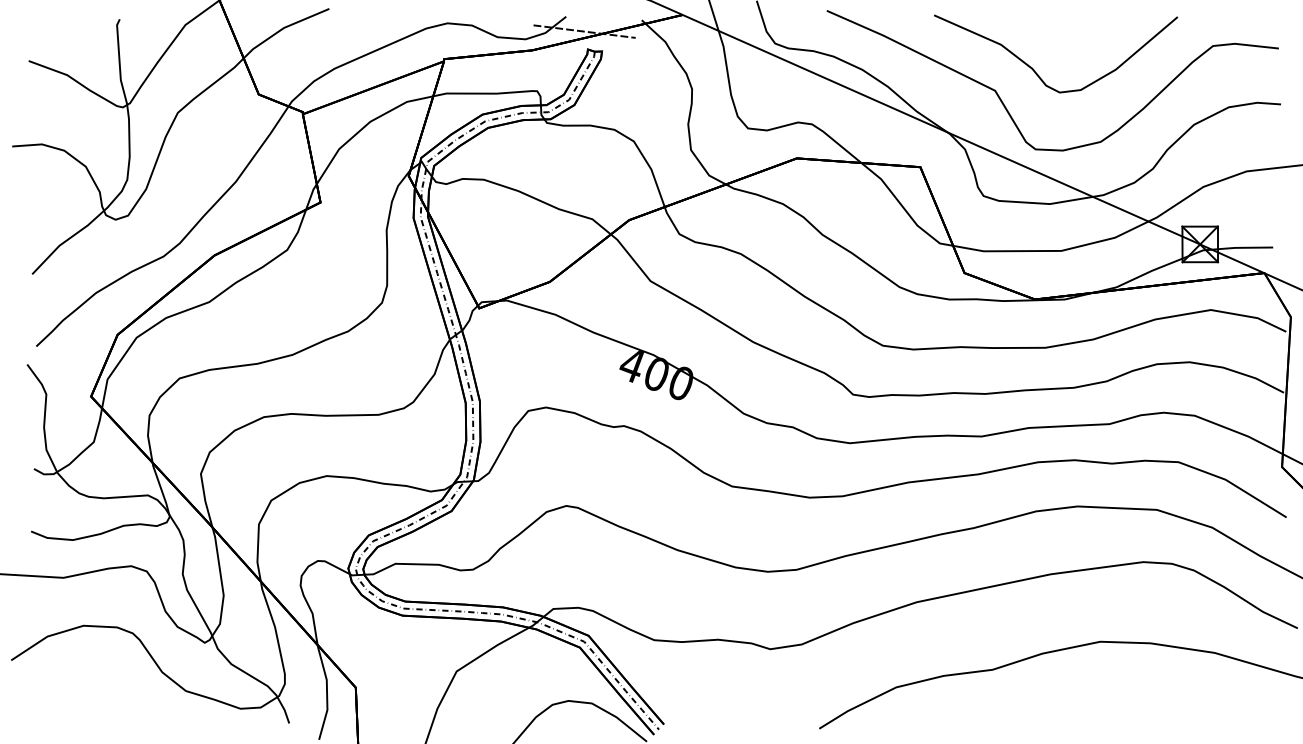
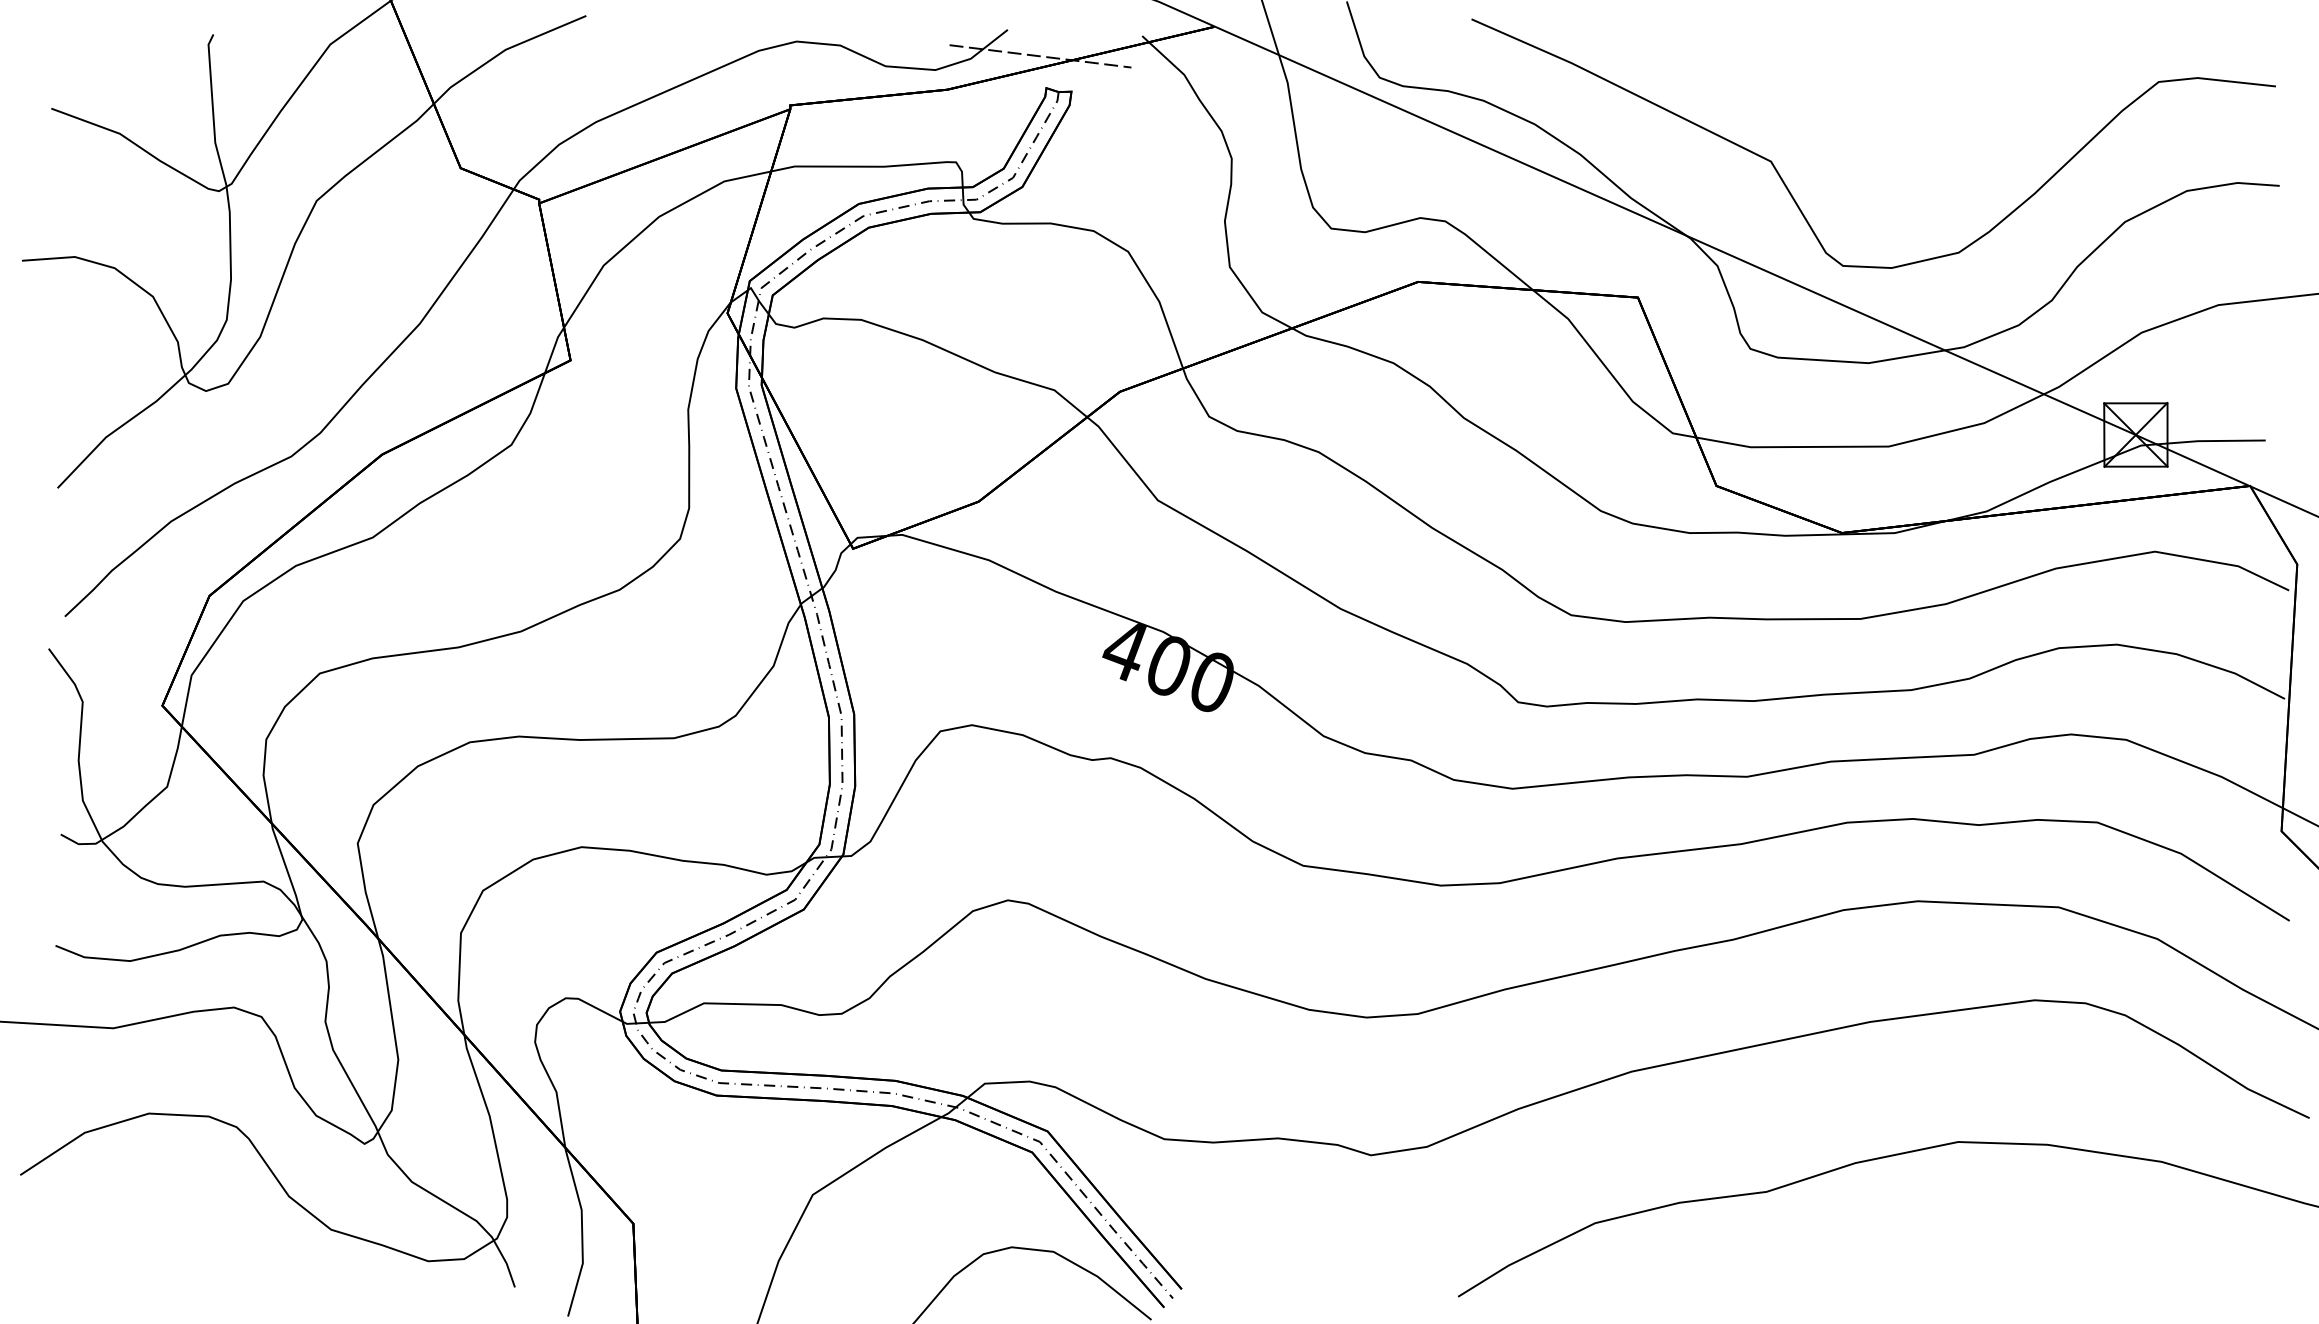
curve: (1034, 69) -> (1841, 123), removed

